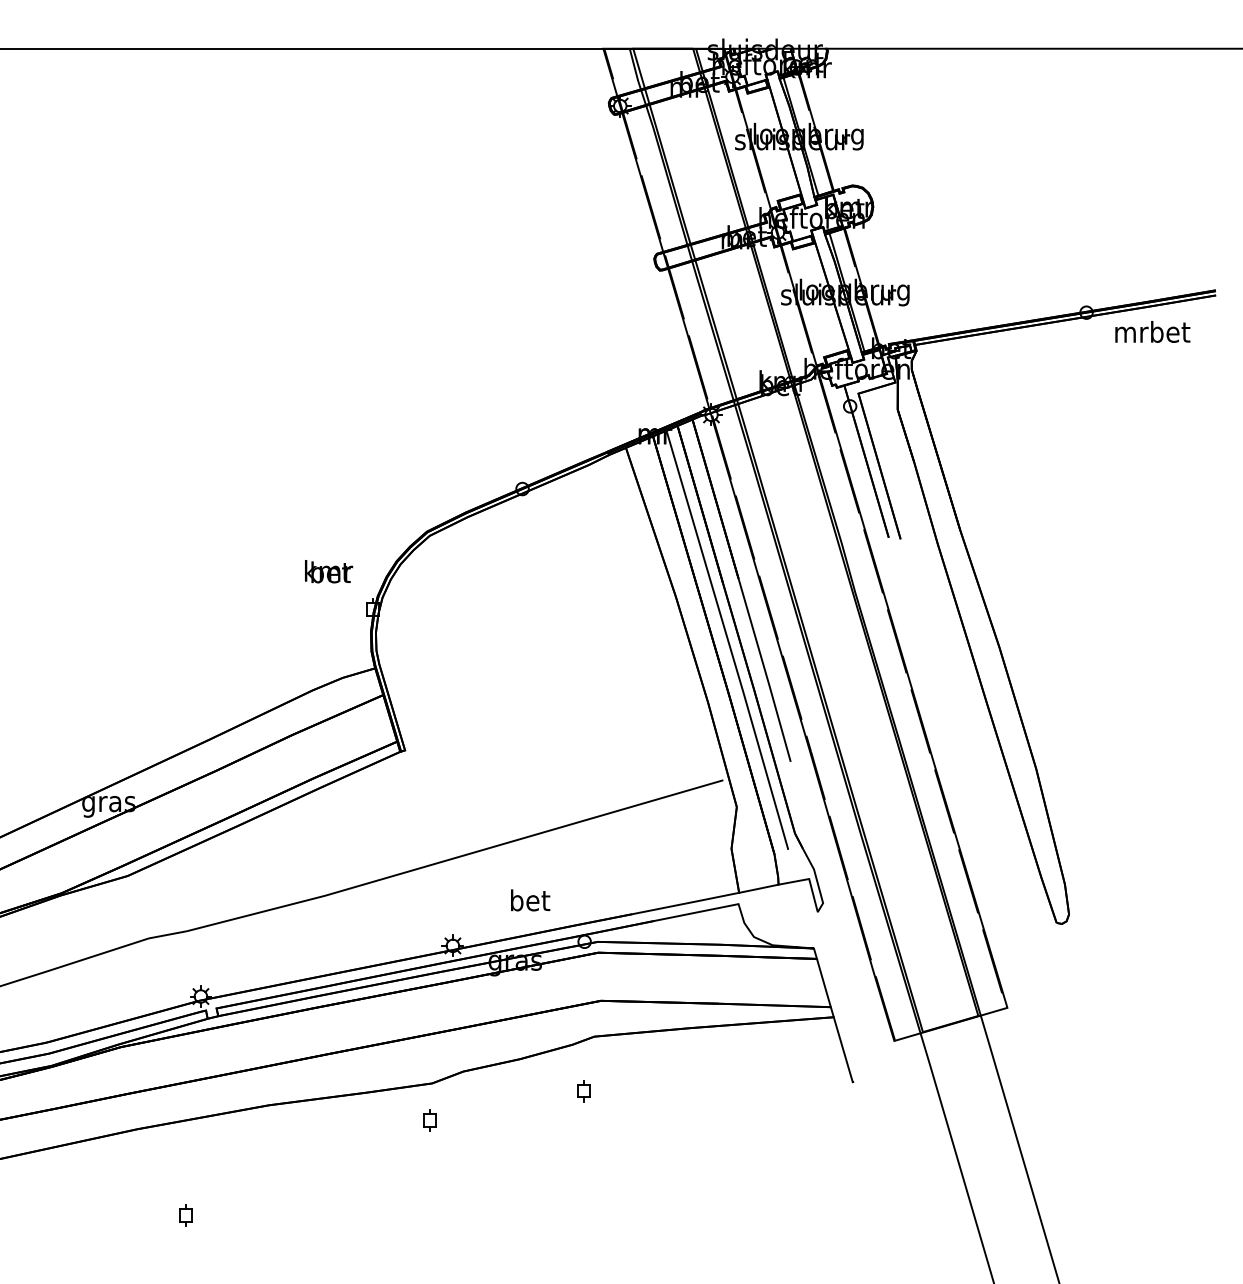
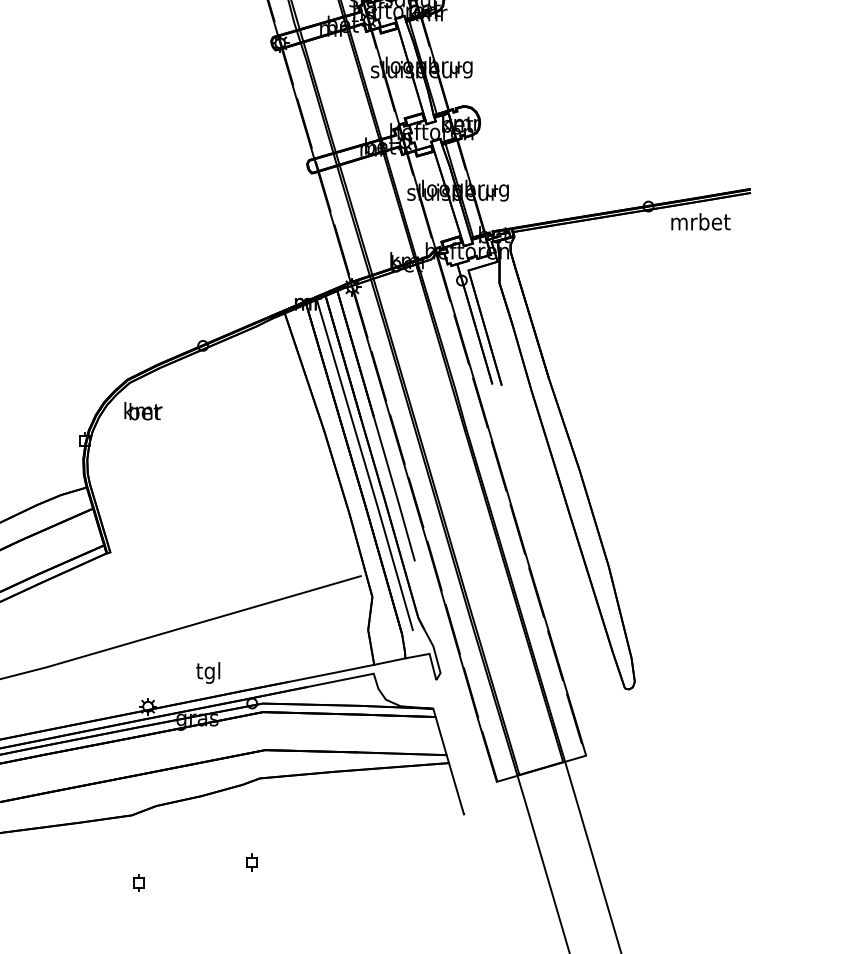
text: (329, 571) -> (143, 411), moved
text: (530, 902) -> (209, 672), bet -> tgl
part: (583, 1091) -> (251, 862), moved
part: (429, 1120) -> (138, 883), moved

